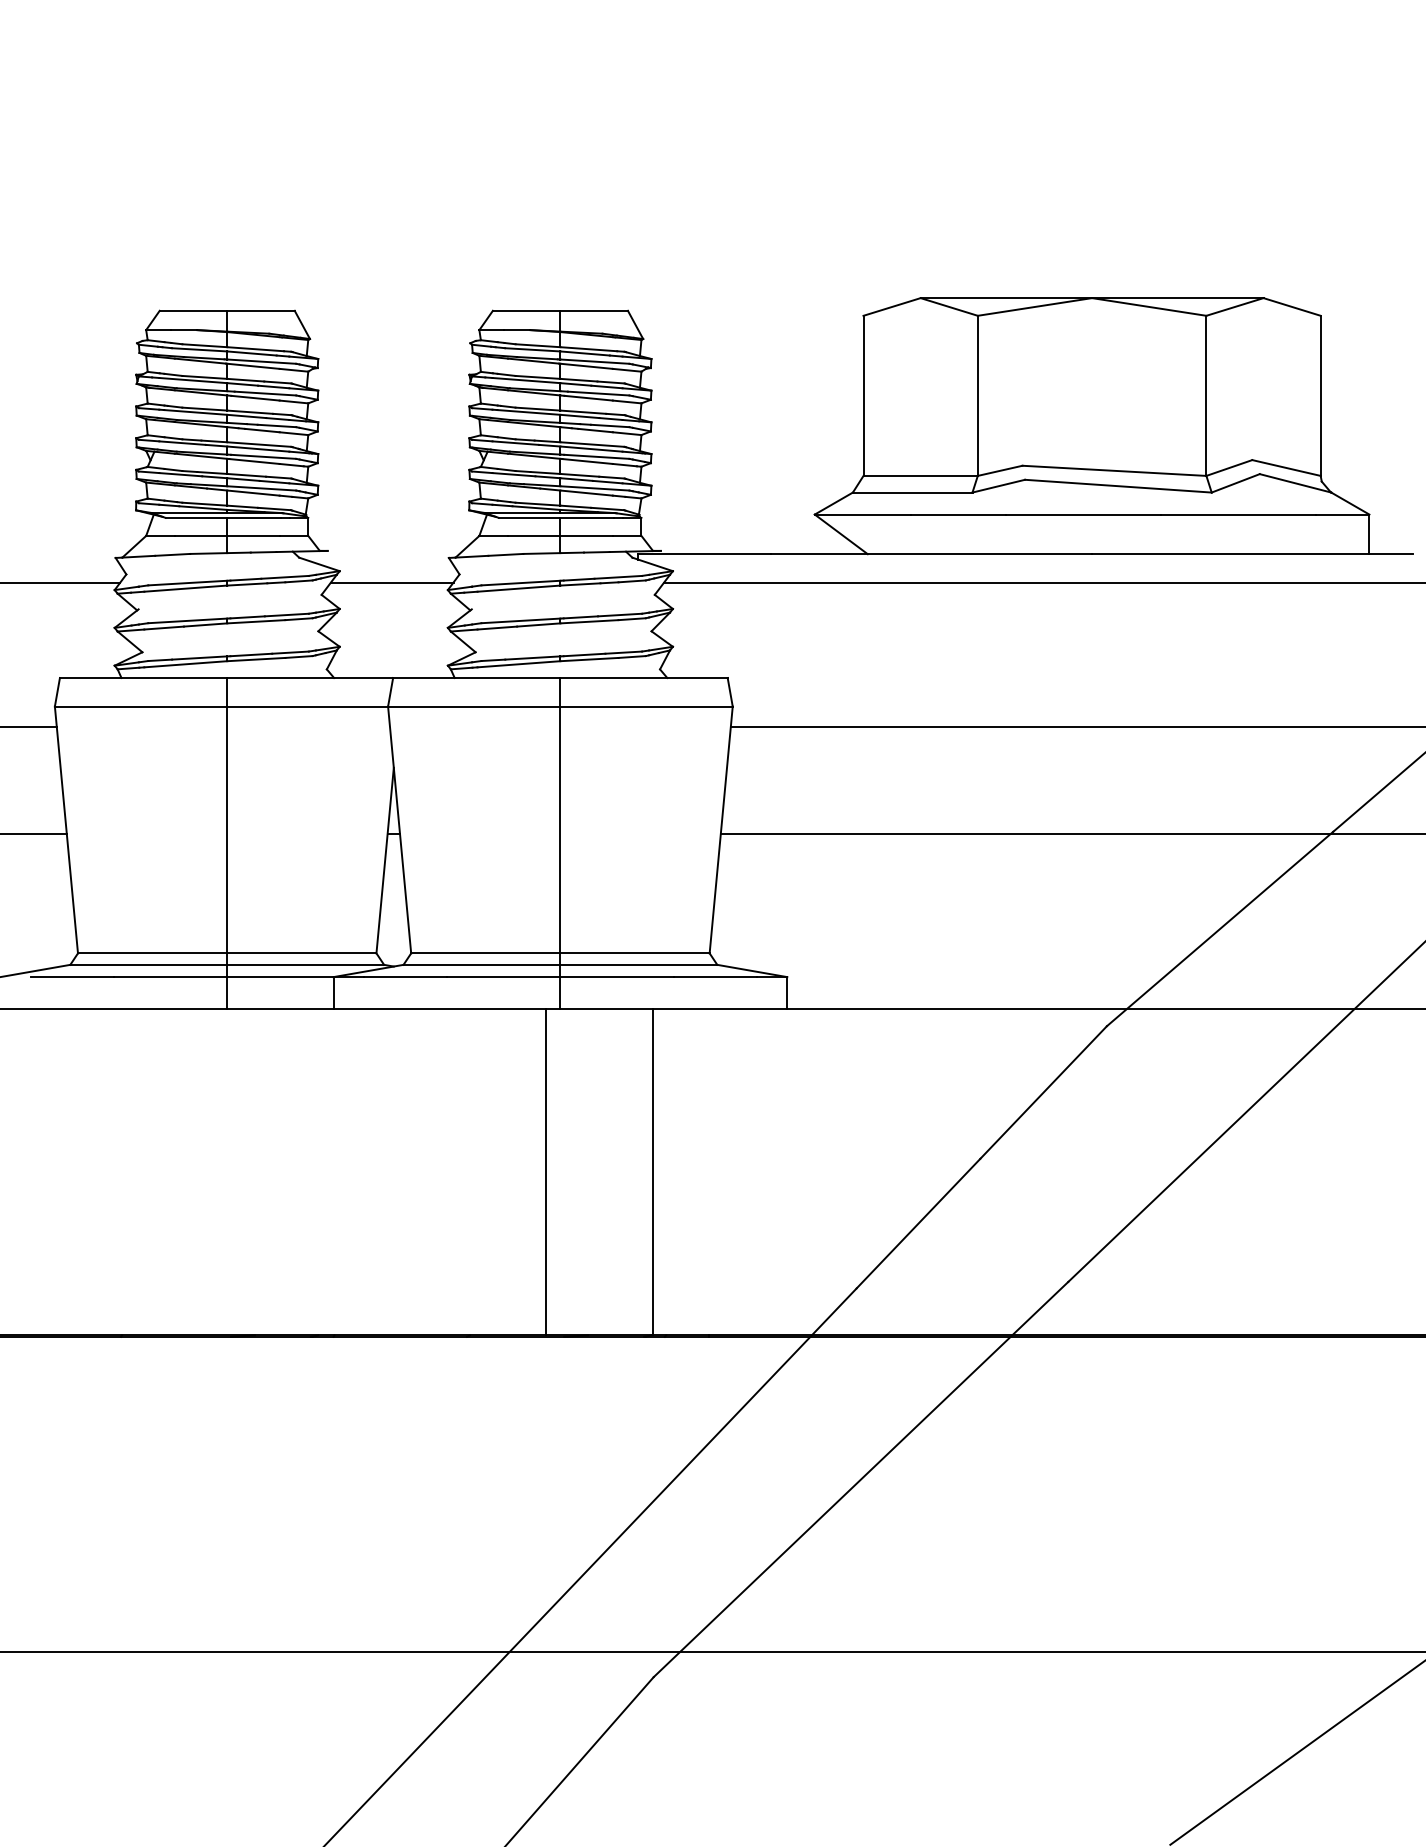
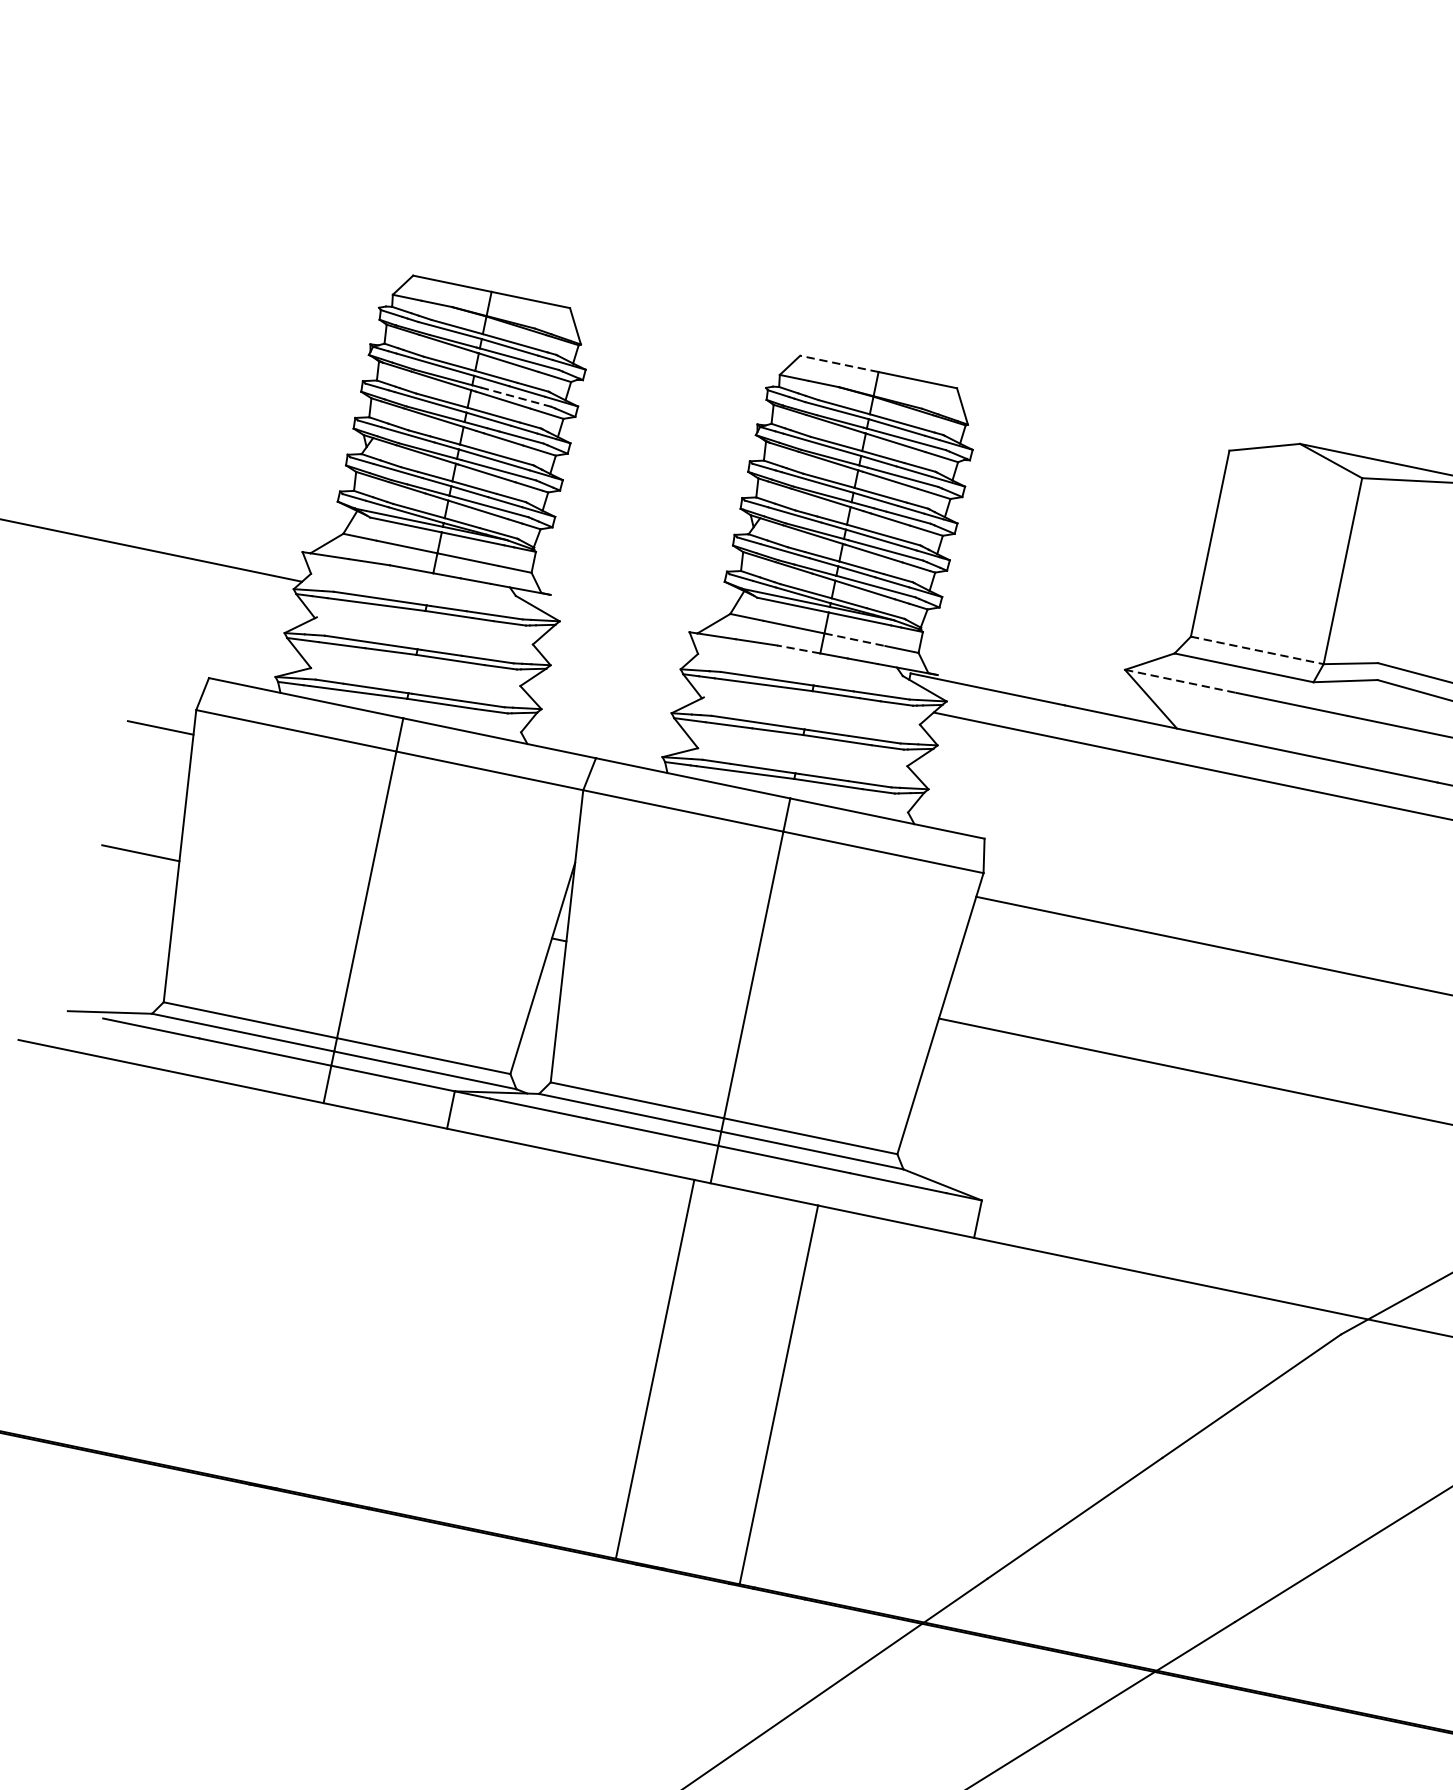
line: (526, 310) -> (839, 363), solid -> dashed
line: (265, 393) -> (516, 397), solid -> dashed
line: (921, 475) -> (1258, 650), solid -> dashed
line: (862, 514) -> (1180, 681), solid -> dashed
line: (587, 535) -> (856, 639), solid -> dashed
line: (541, 553) -> (798, 649), solid -> dashed
line: (391, 582) -> (617, 646), removed

